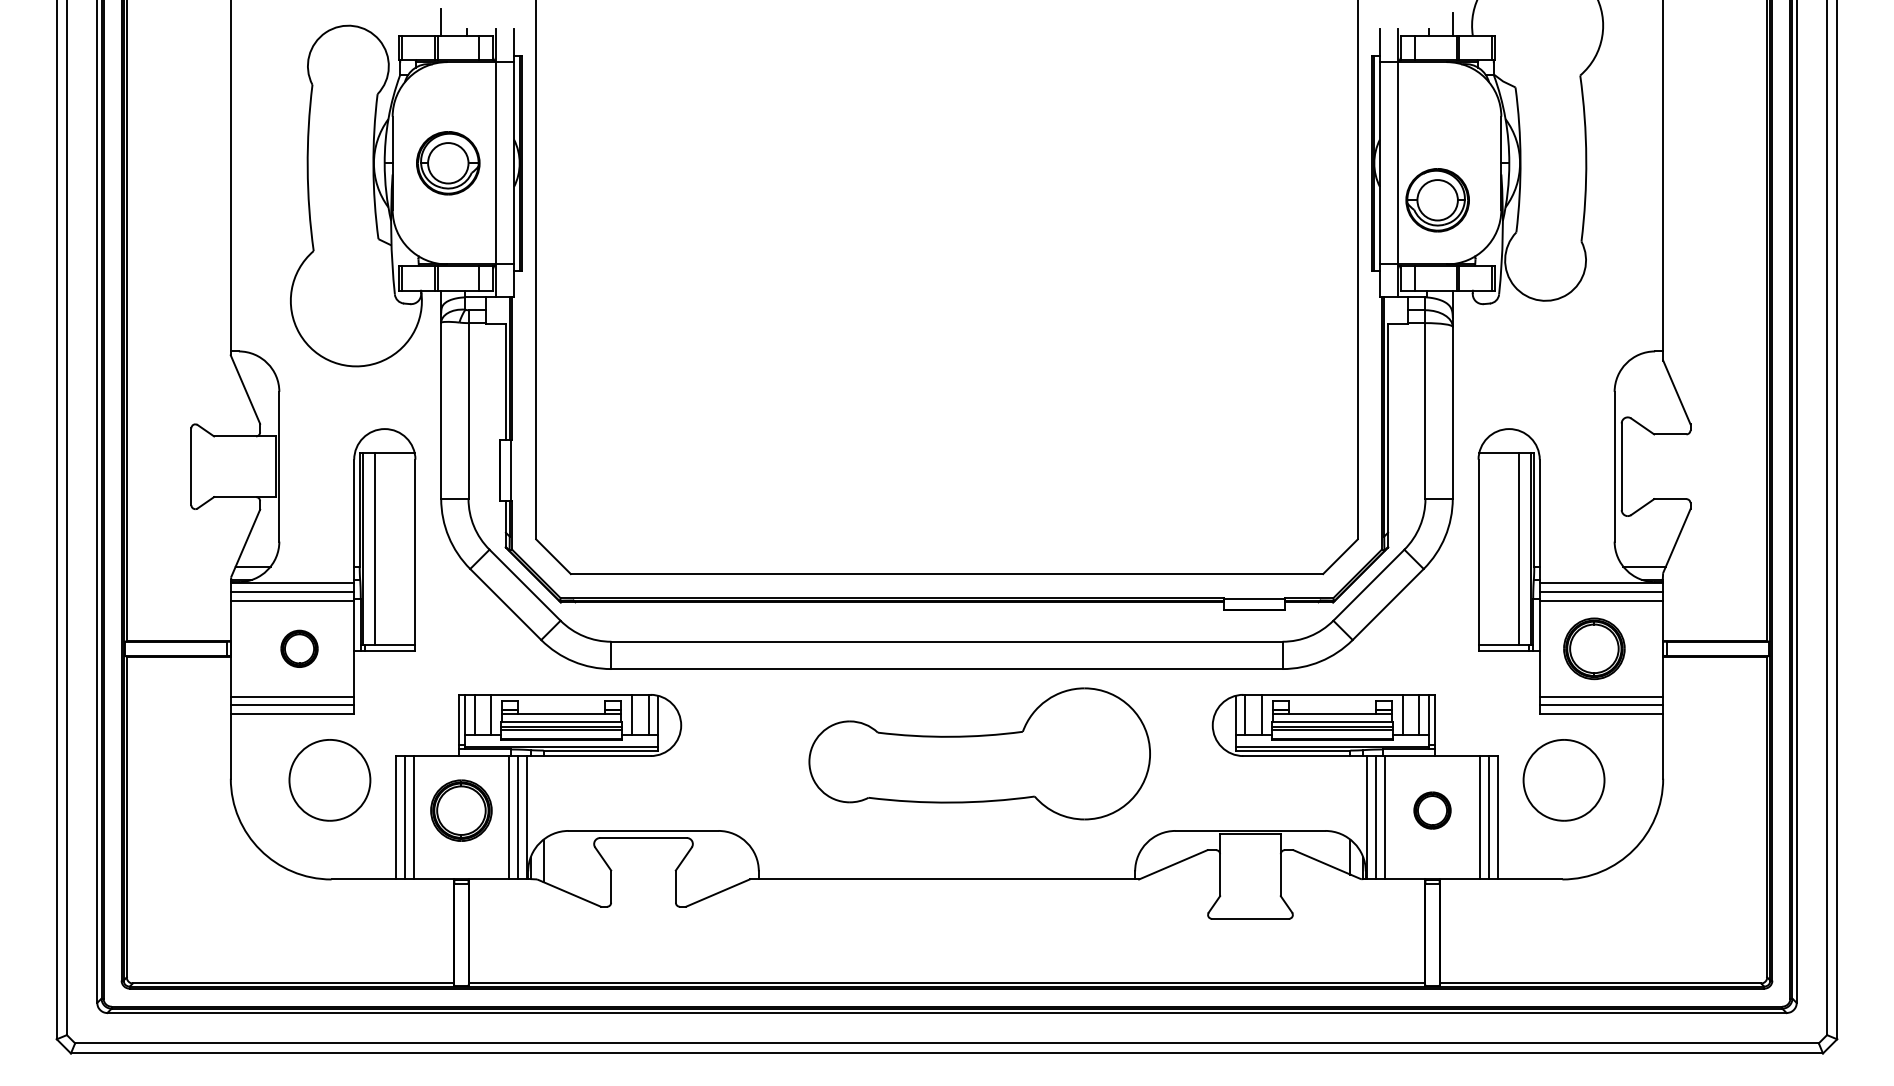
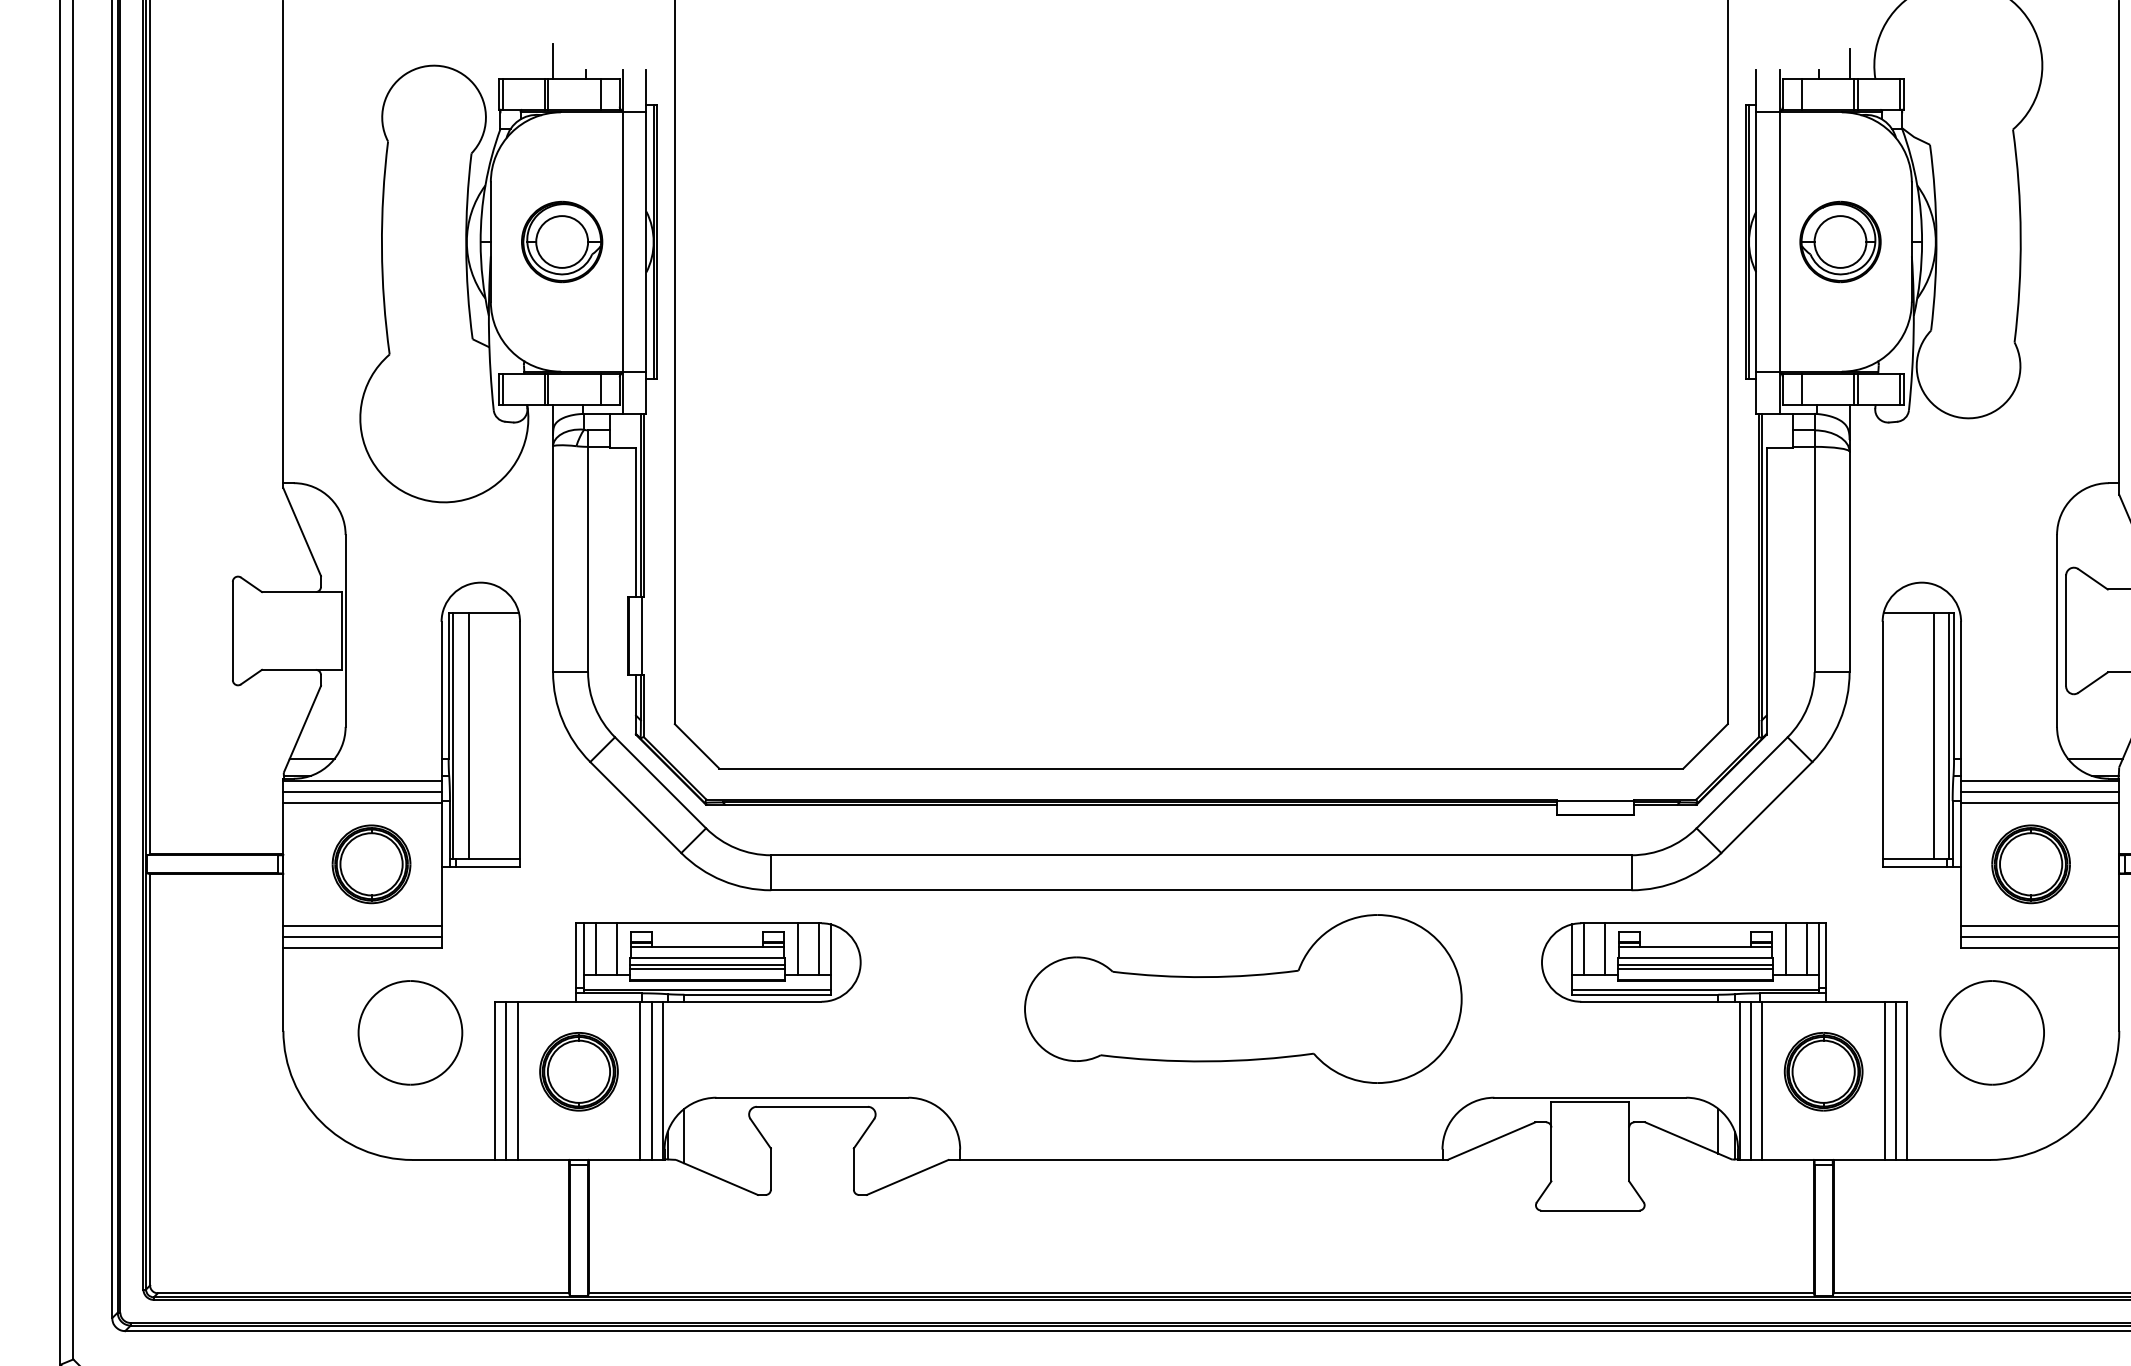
part: (1437, 200) -> (1840, 242), moved
part: (299, 648) -> (371, 863), size x1.67
part: (1432, 810) -> (1823, 1071), size x1.67

